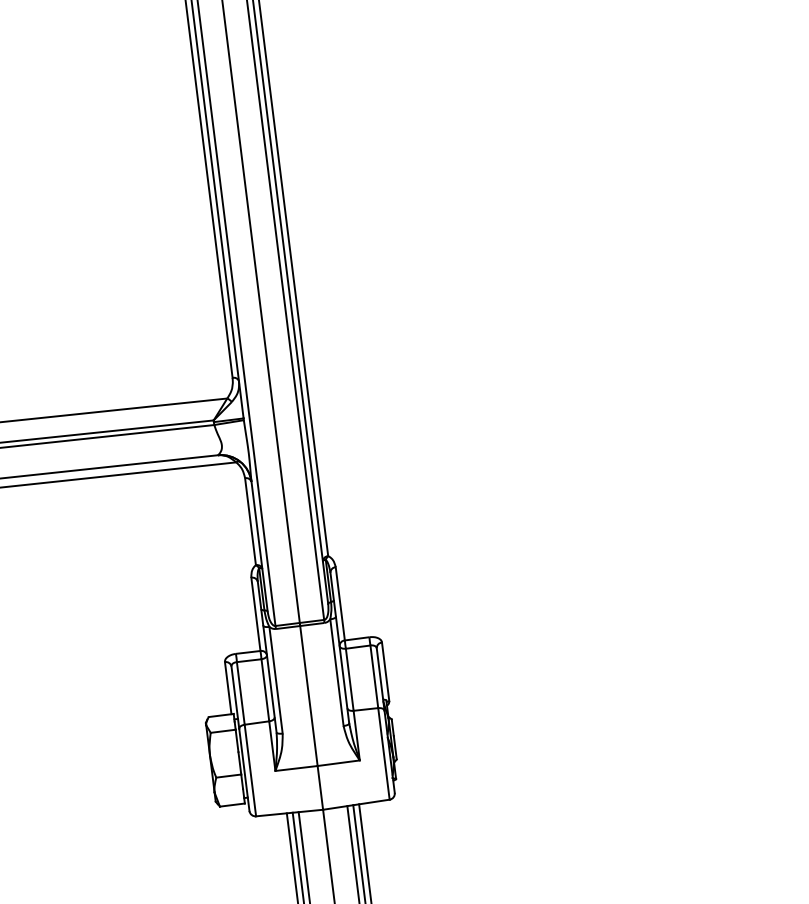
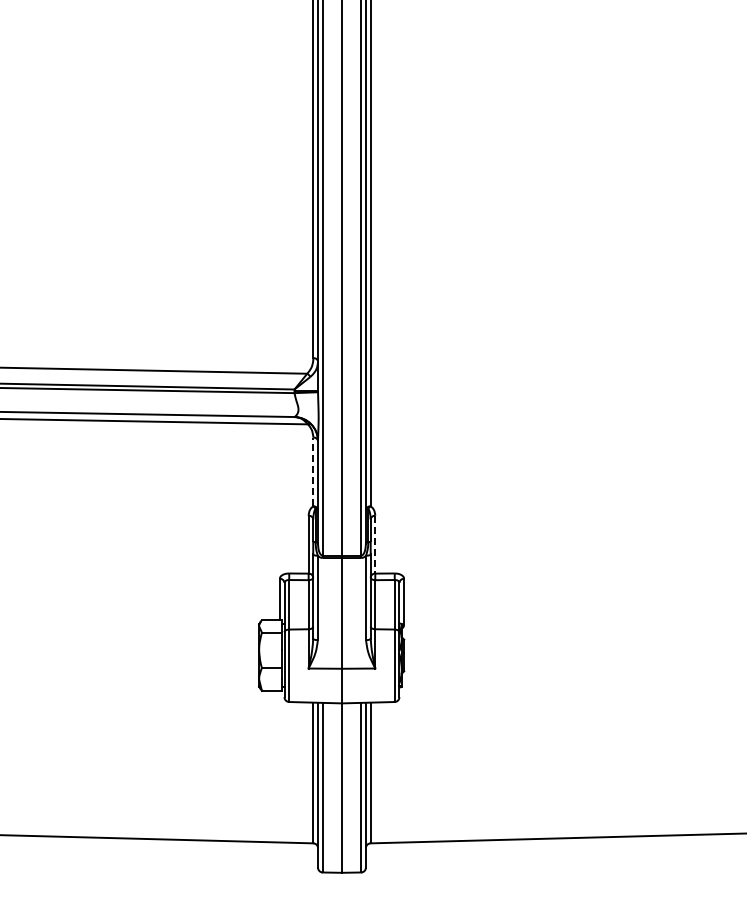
line: (250, 521) -> (313, 471), solid -> dashed
line: (340, 603) -> (375, 544), solid -> dashed

